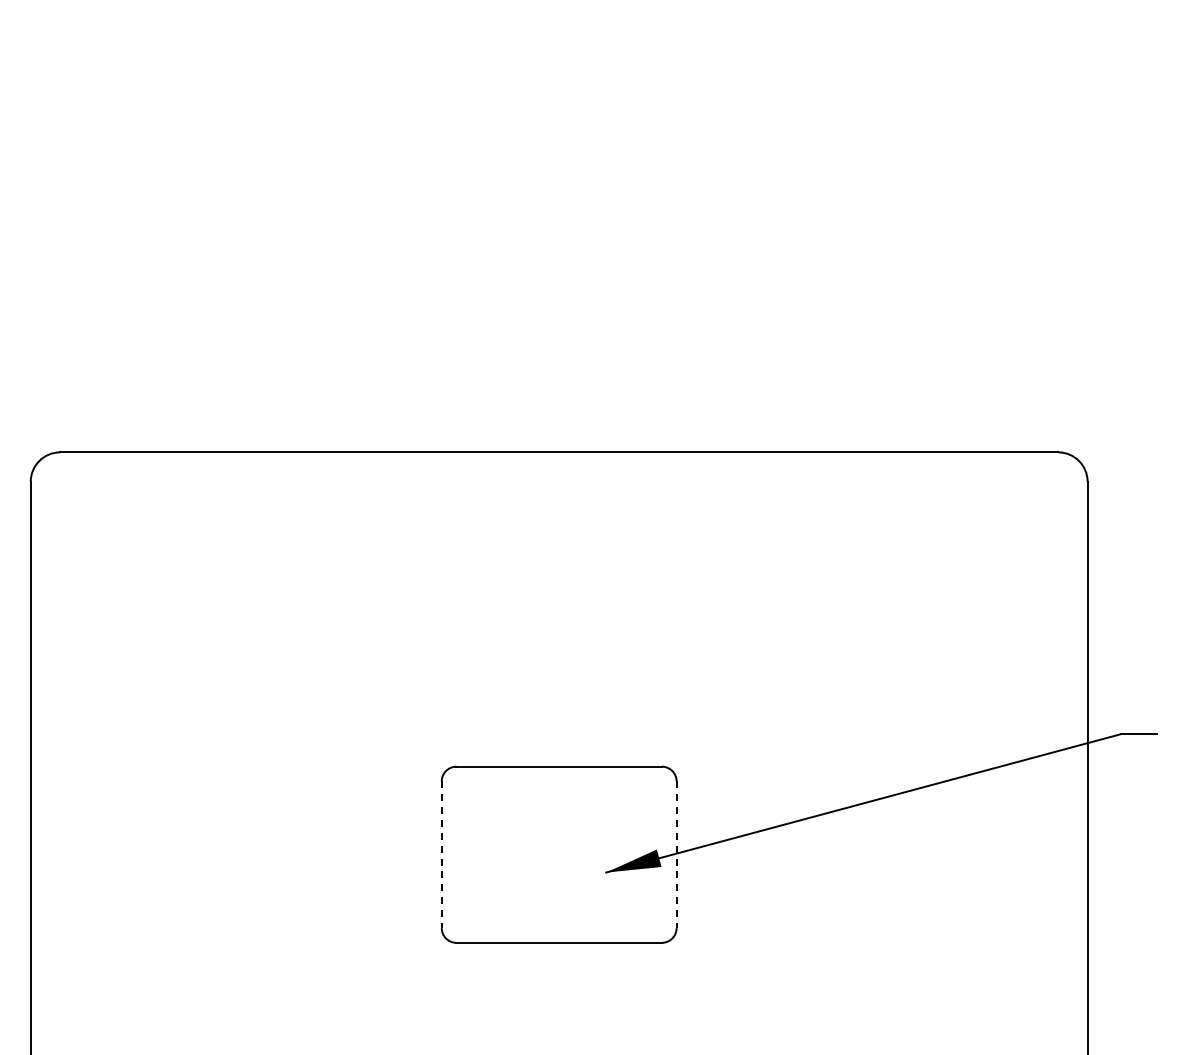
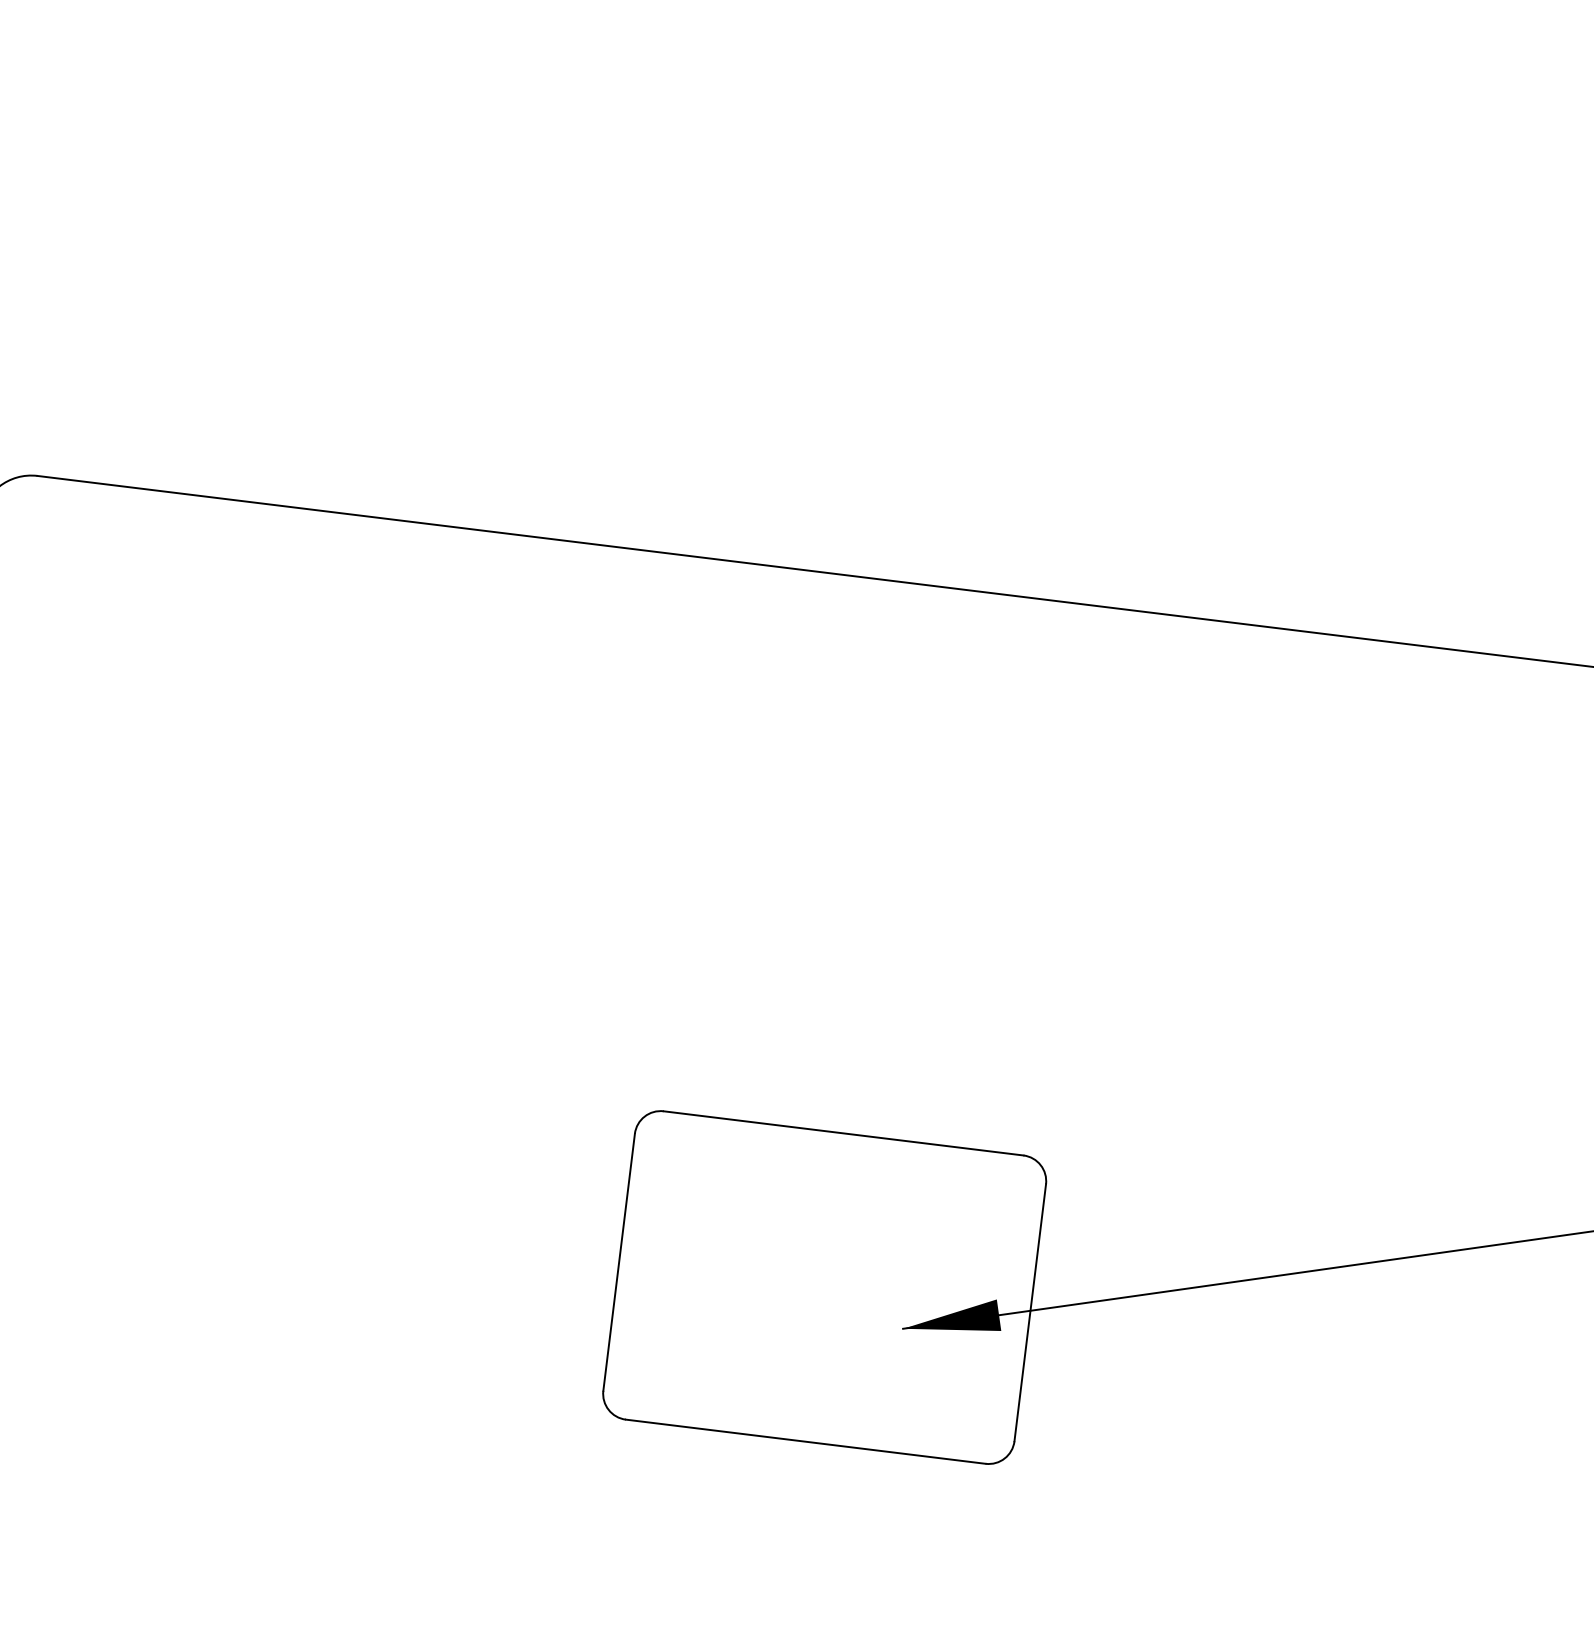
line: (441, 855) -> (618, 1263), dashed -> solid
line: (676, 855) -> (1029, 1314), dashed -> solid

